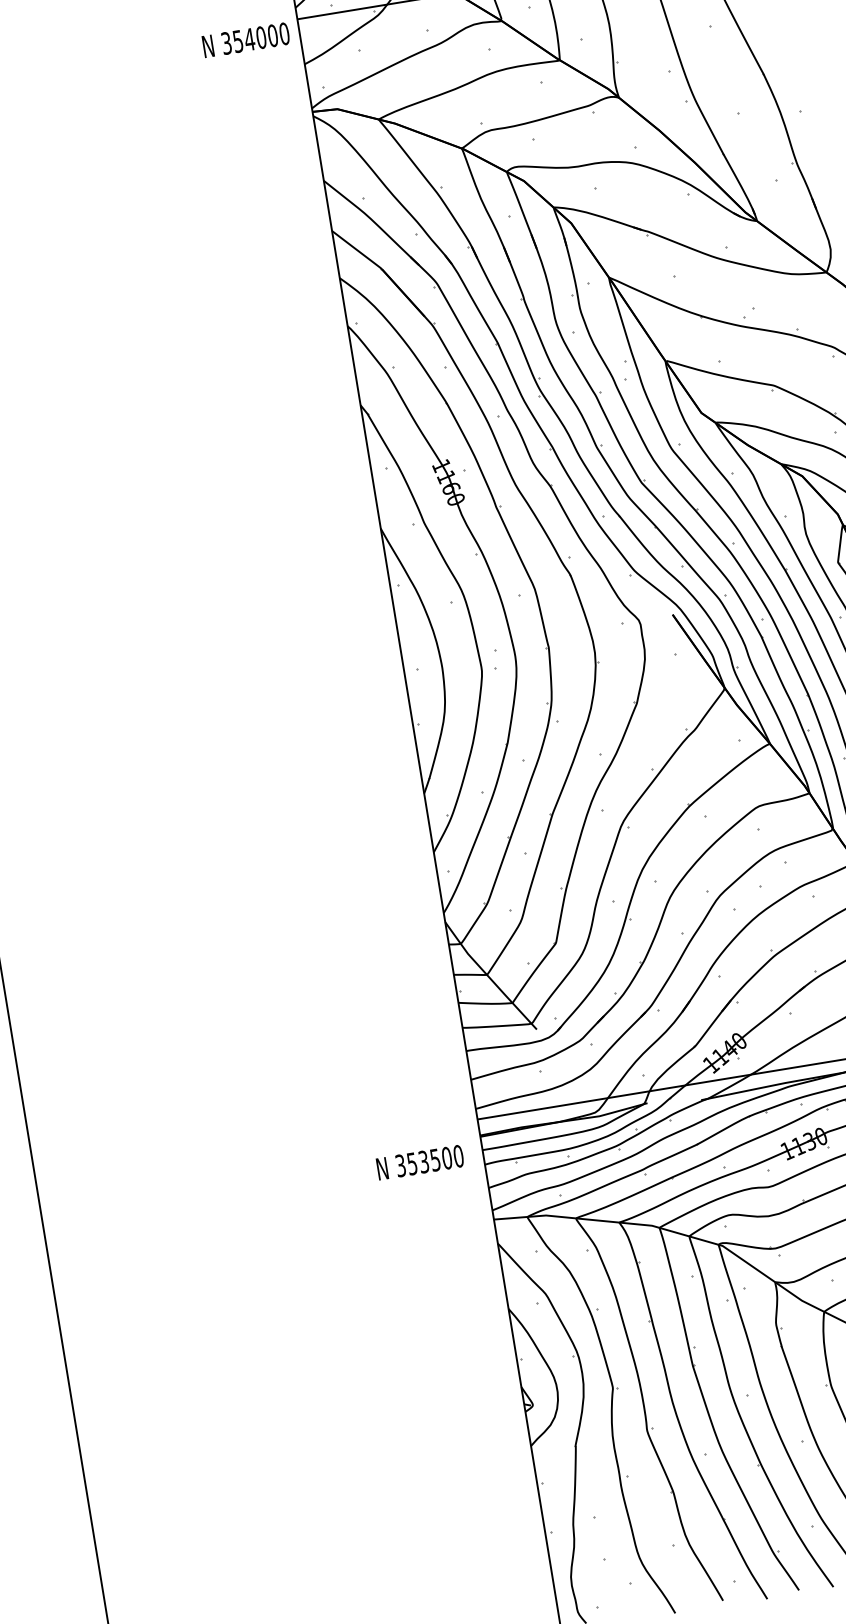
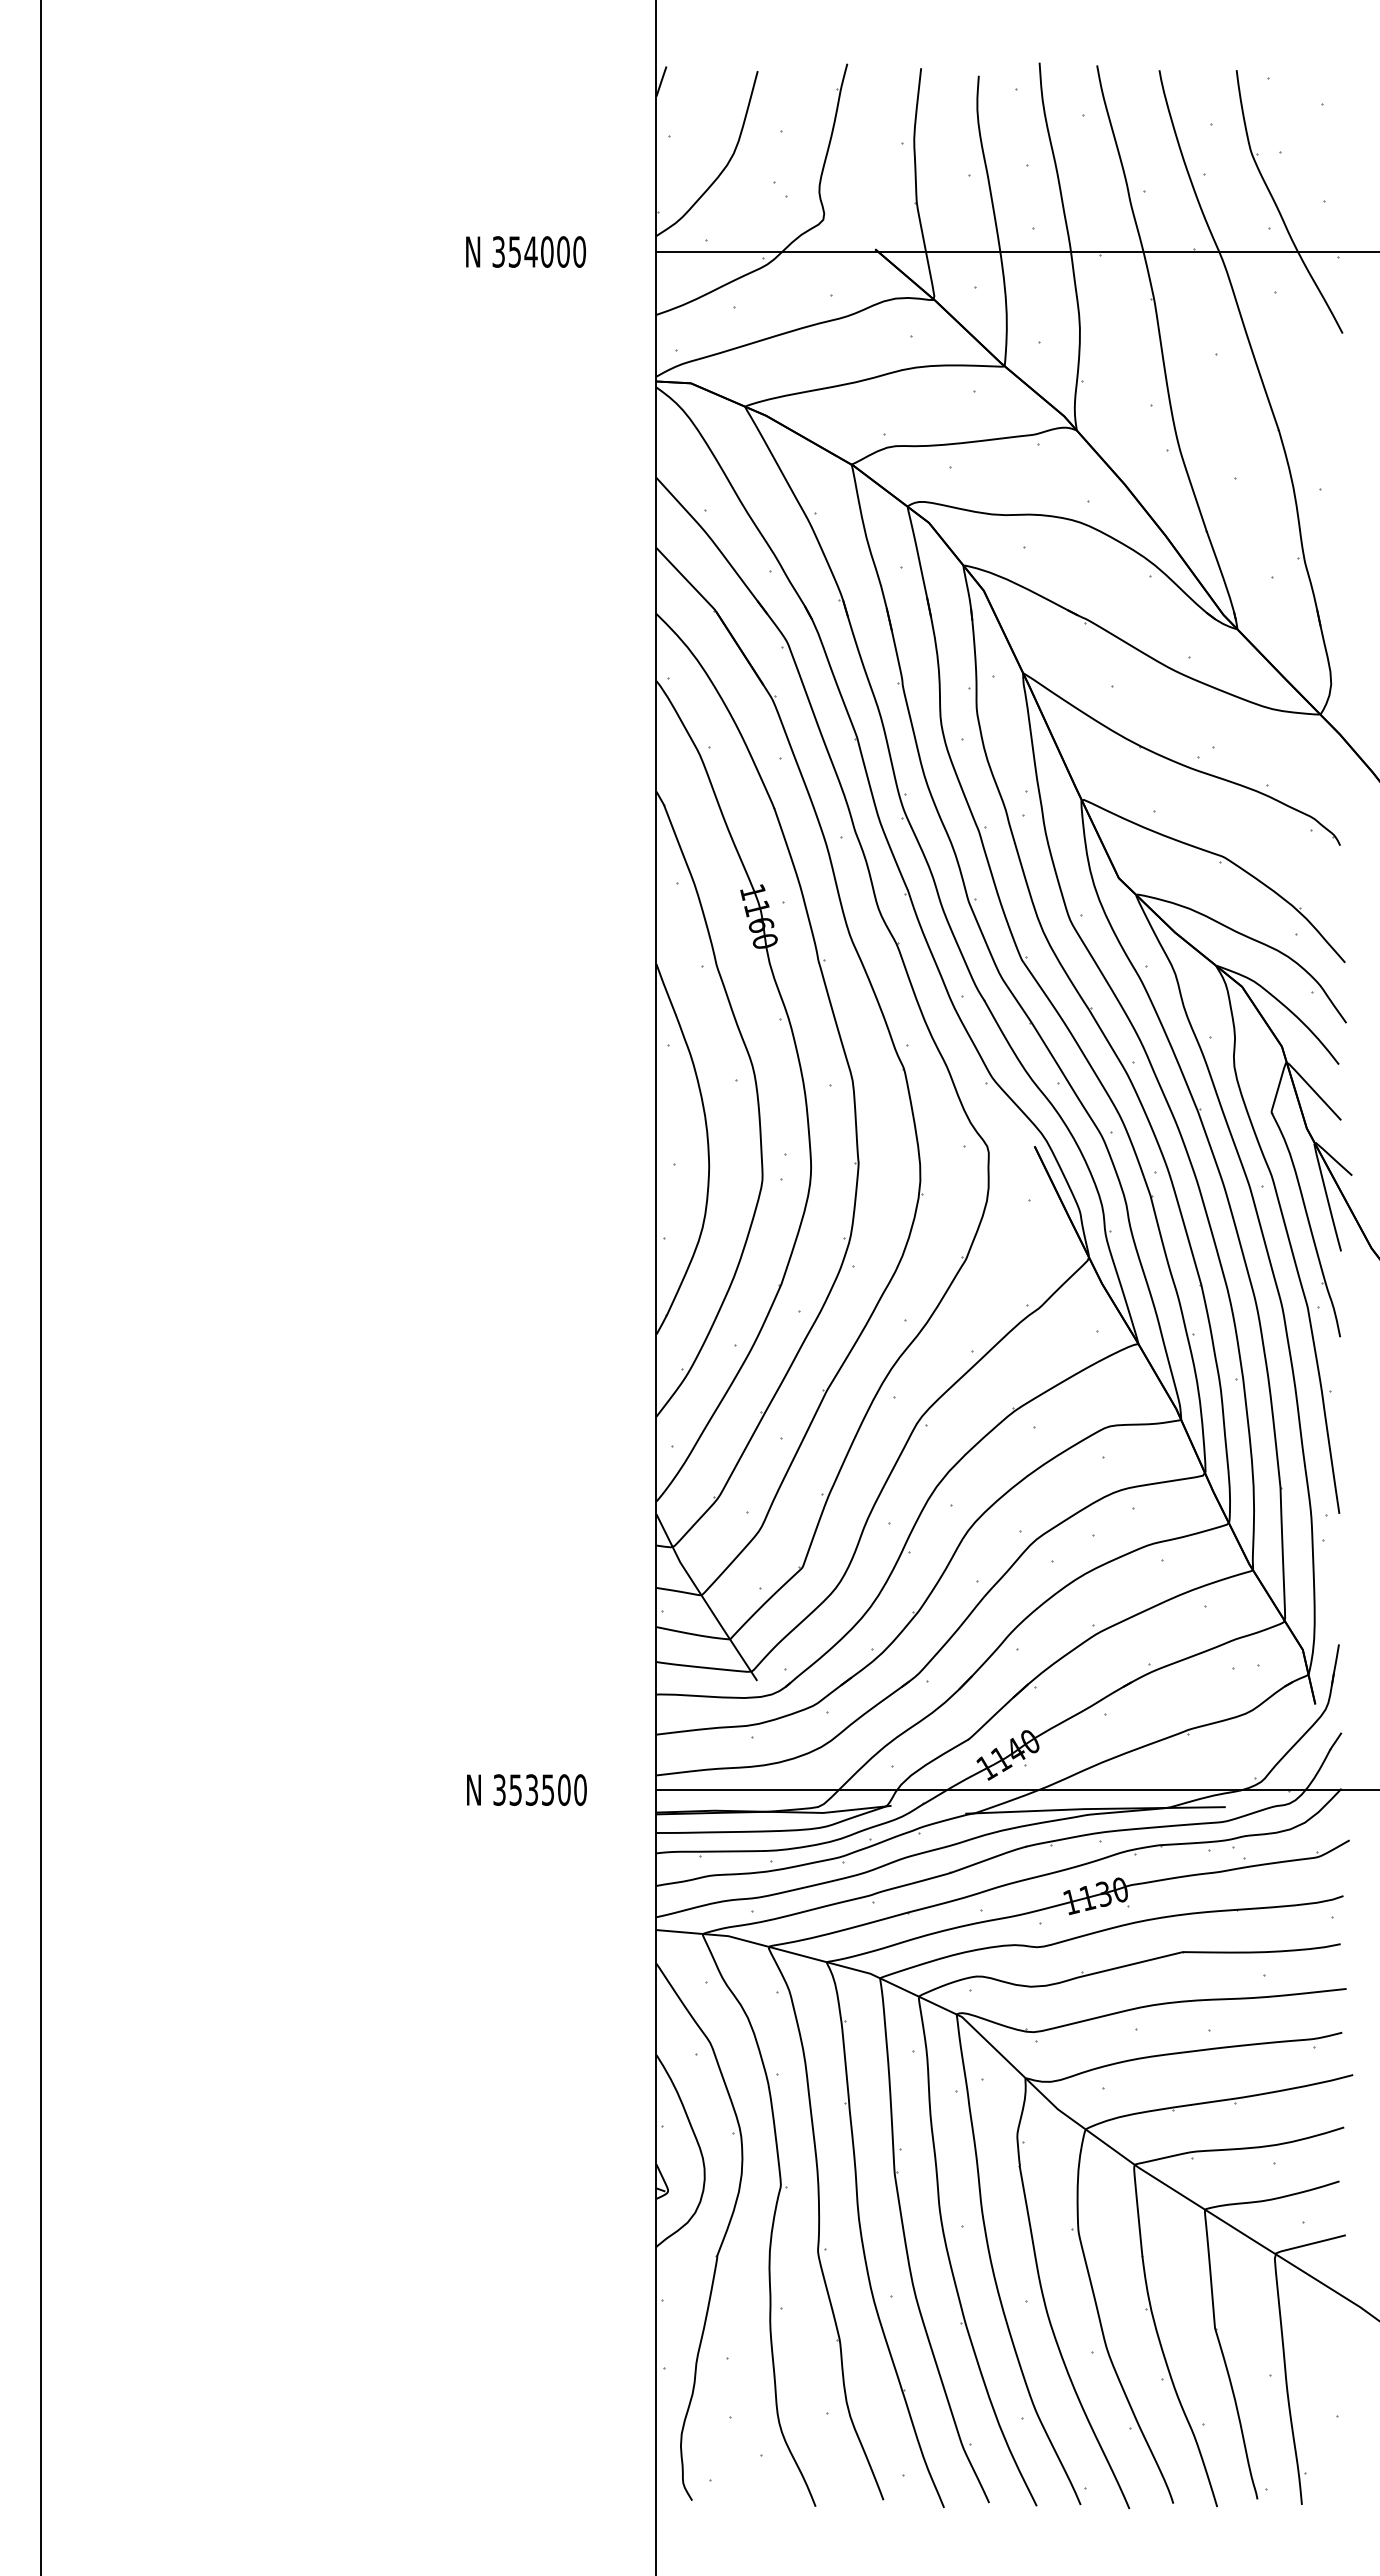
text: (245, 39) -> (525, 251), moved
text: (419, 1162) -> (526, 1789), moved

